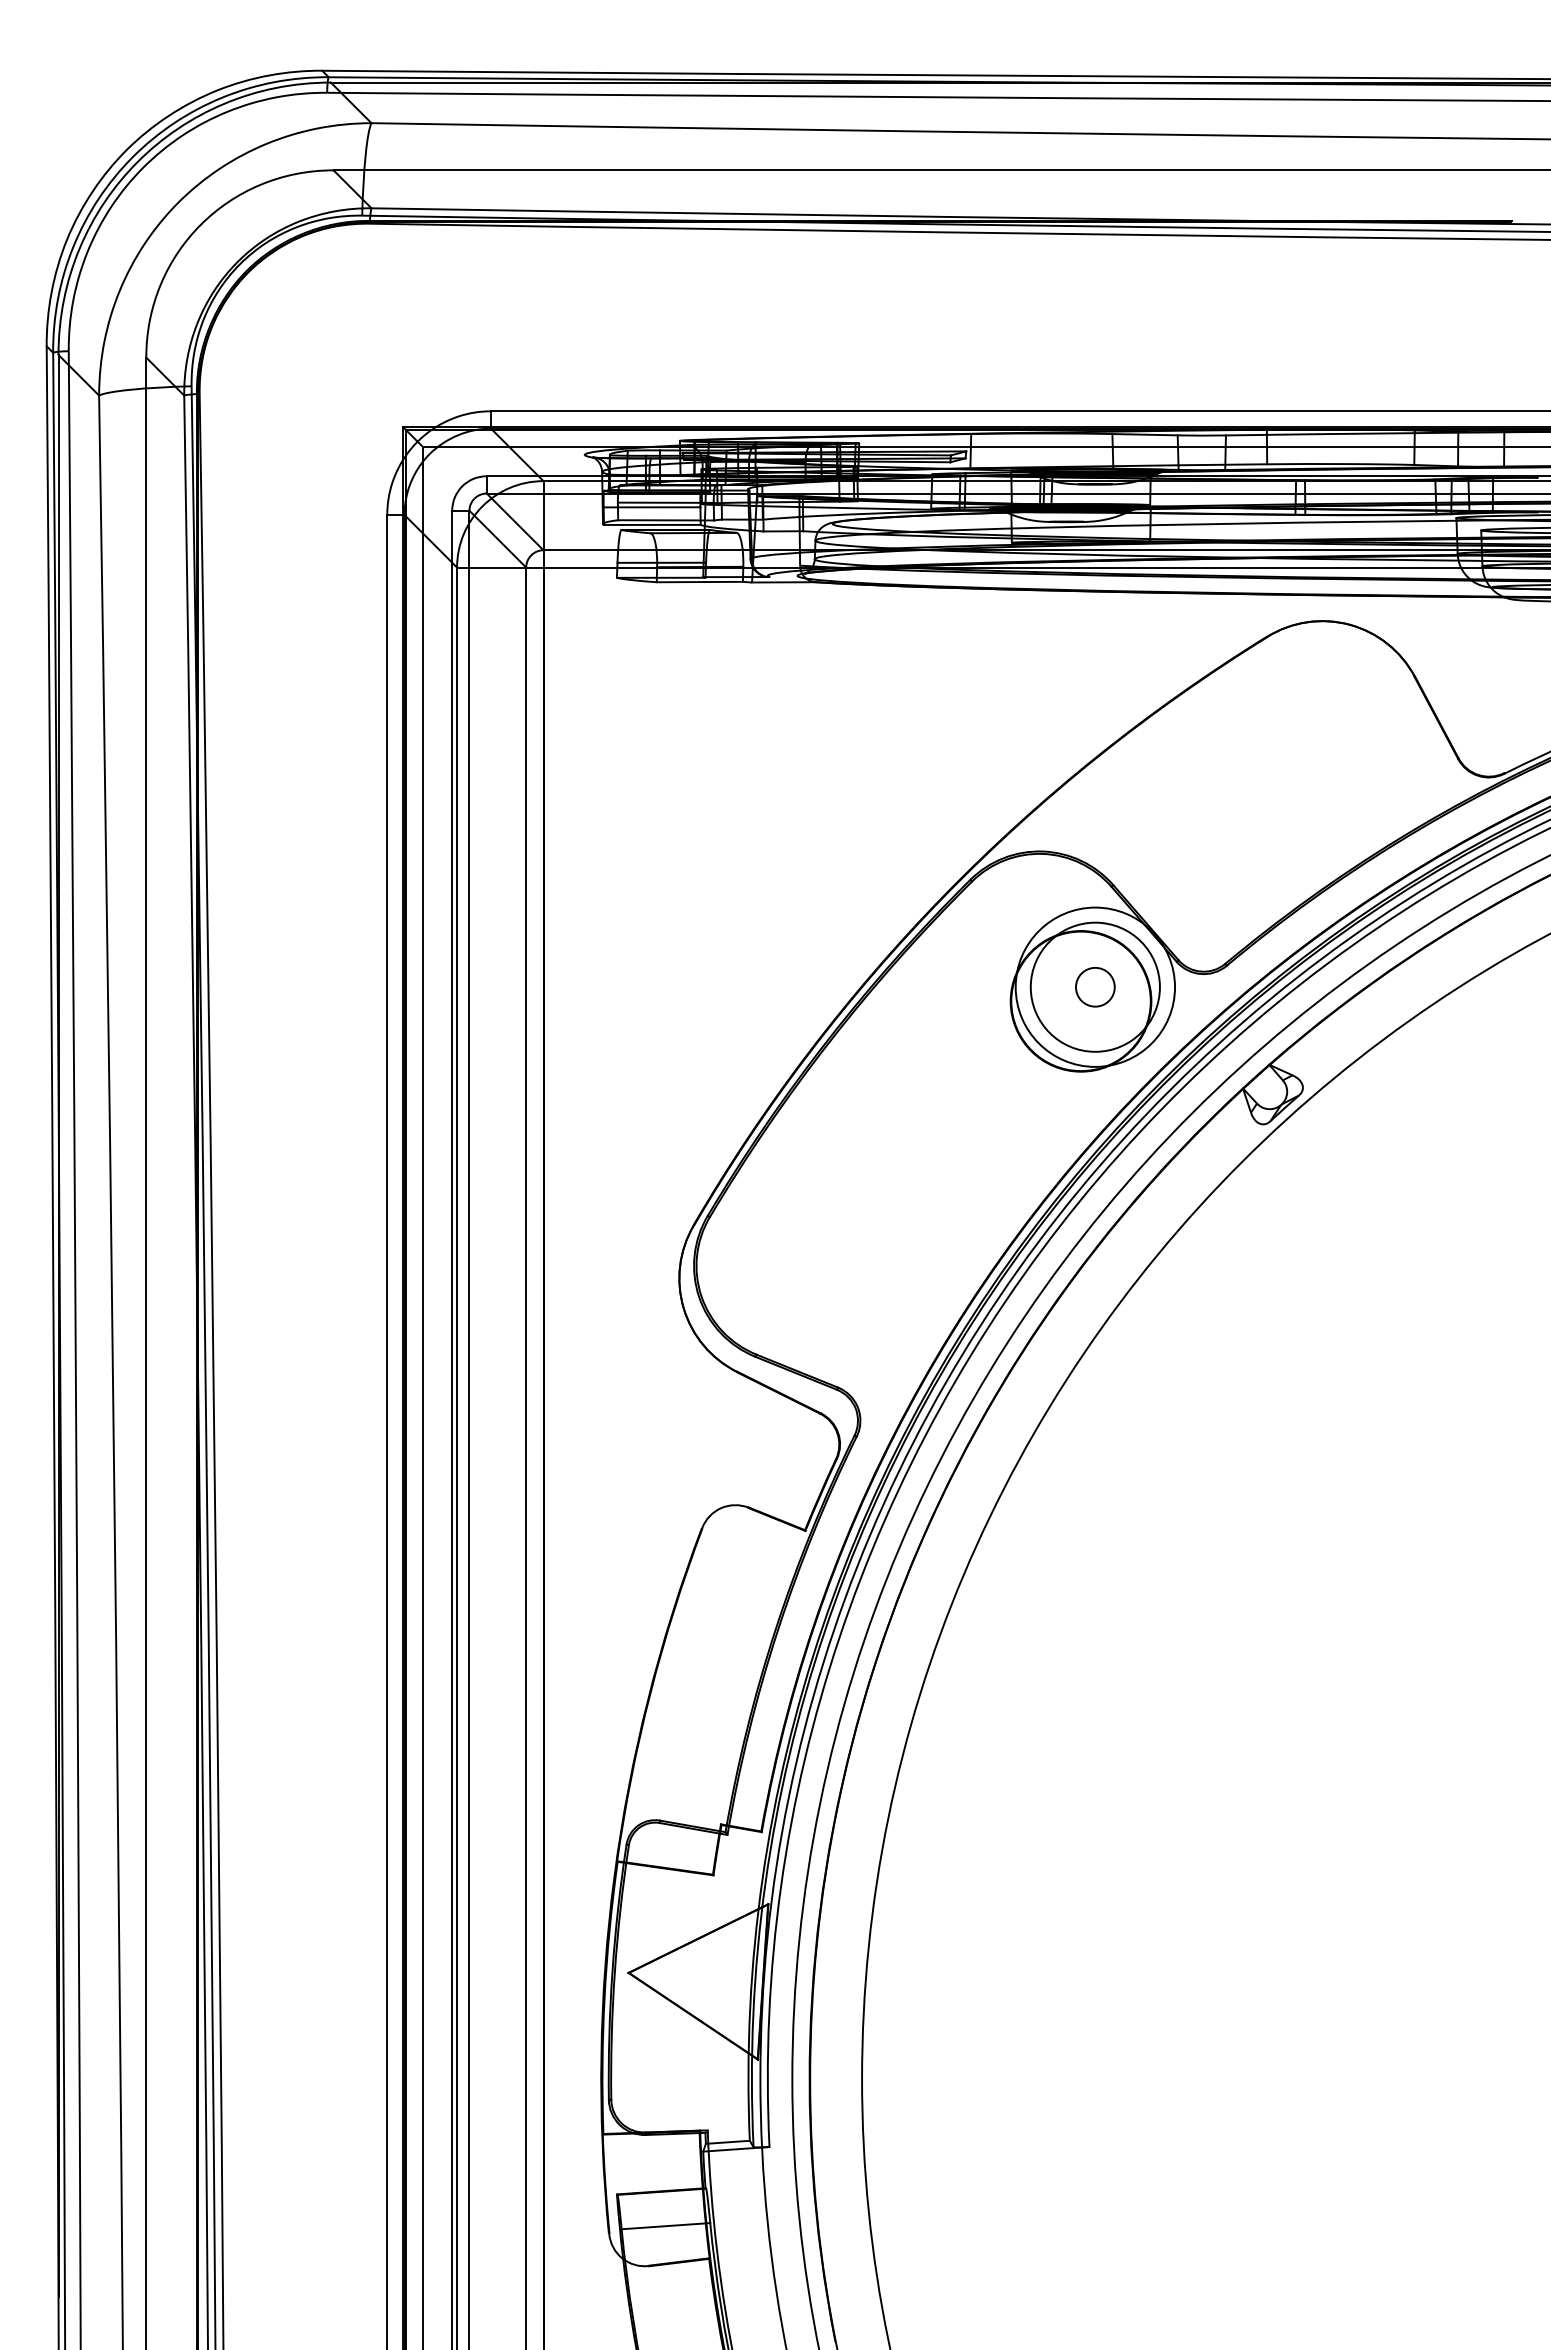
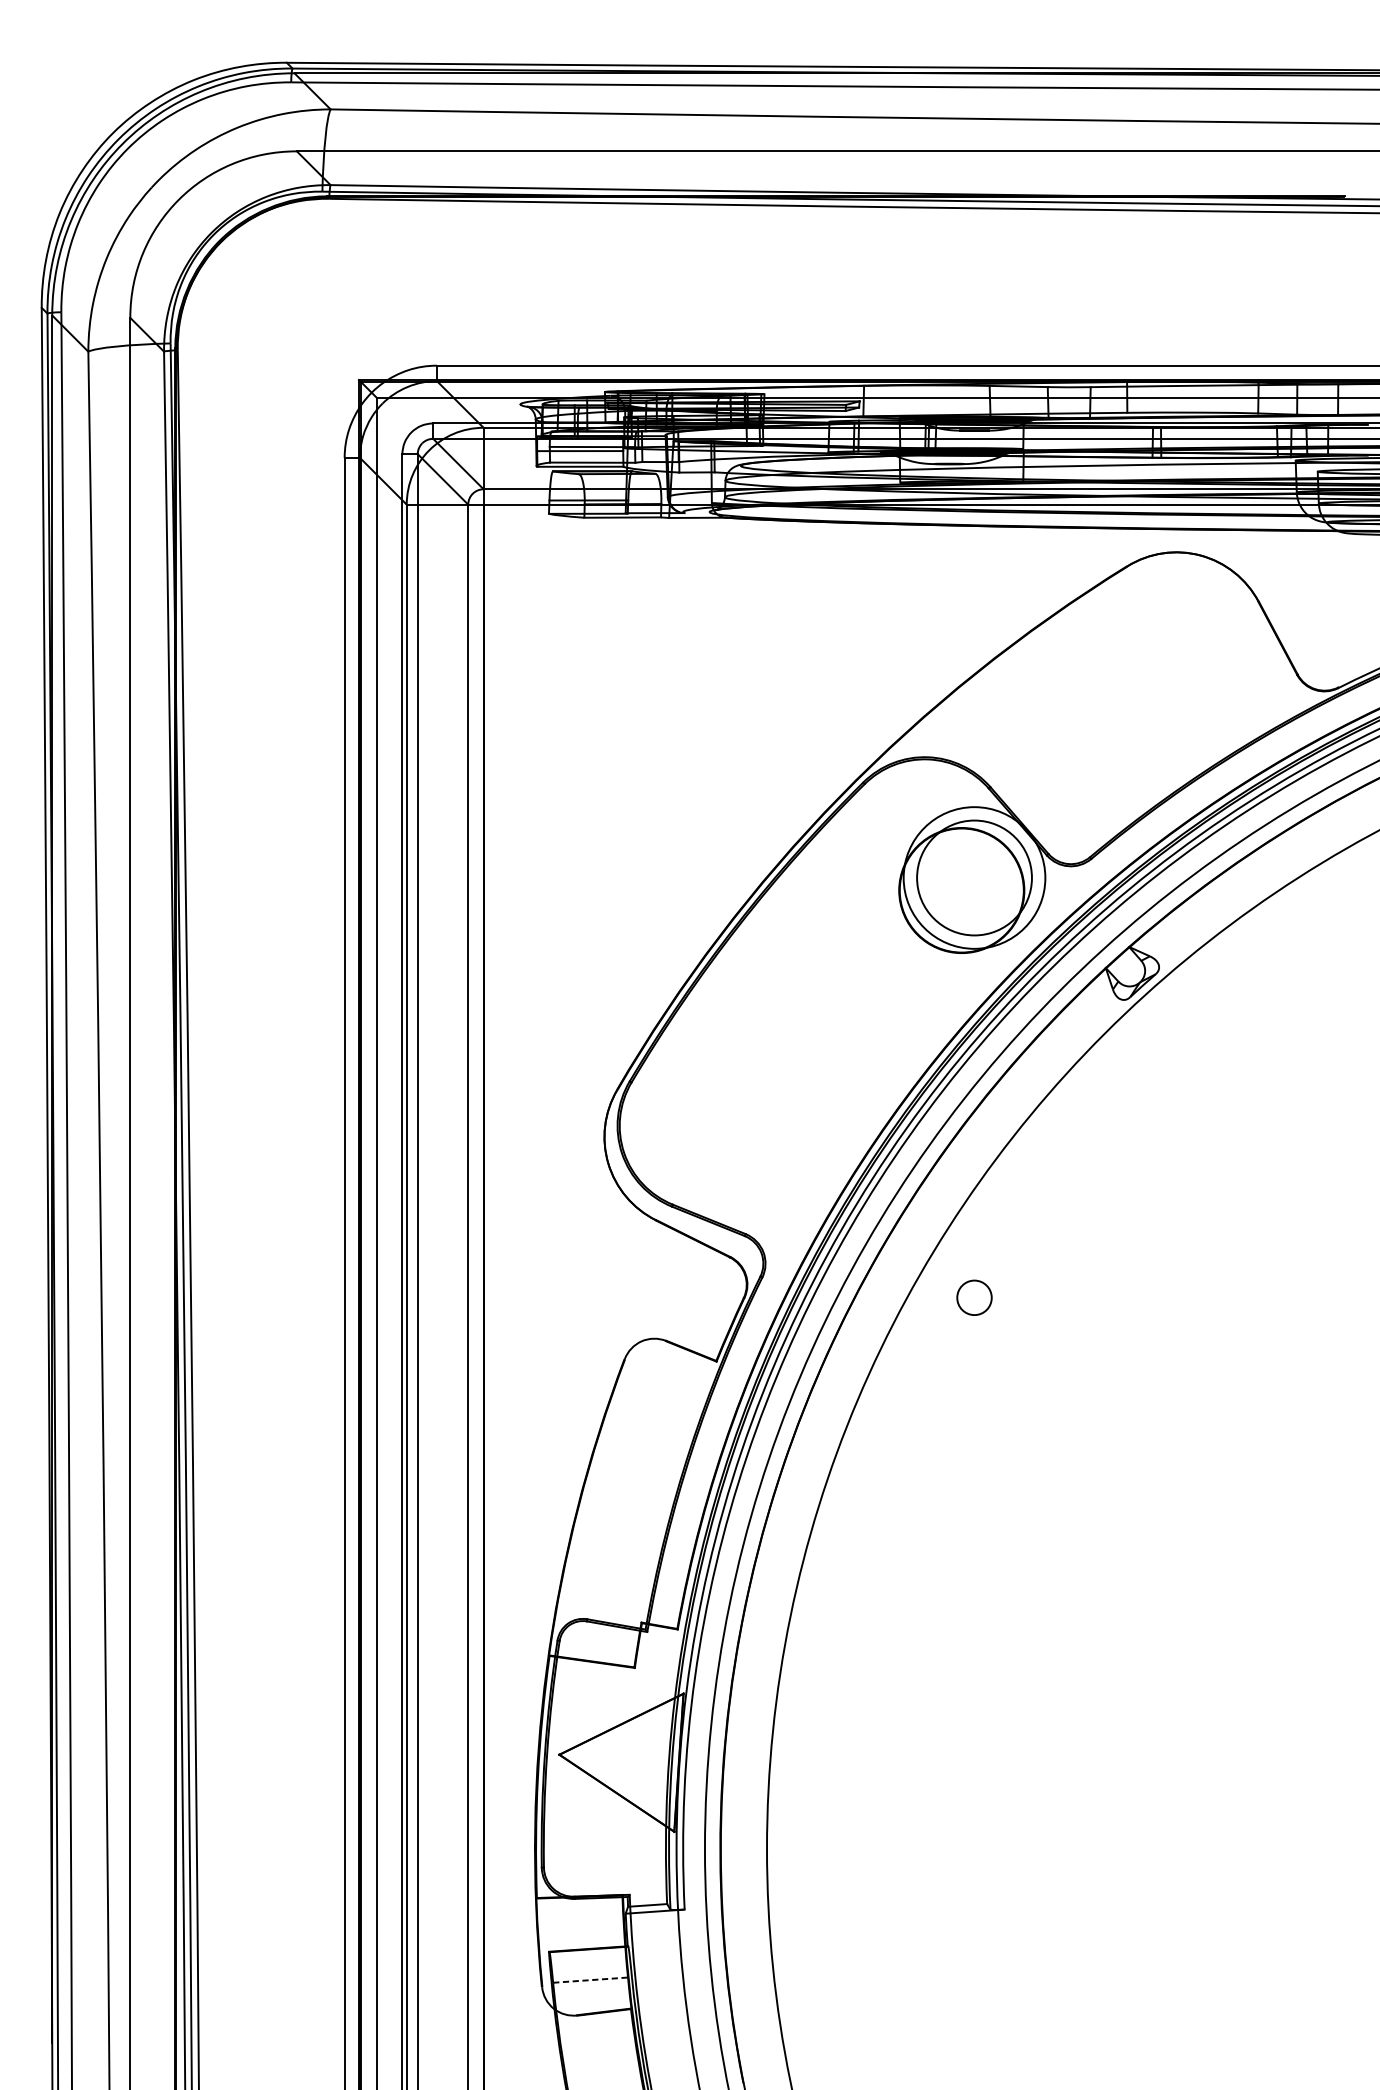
circle: (1095, 987) -> (974, 1298), moved
line: (666, 2226) -> (593, 1980), solid -> dashed

